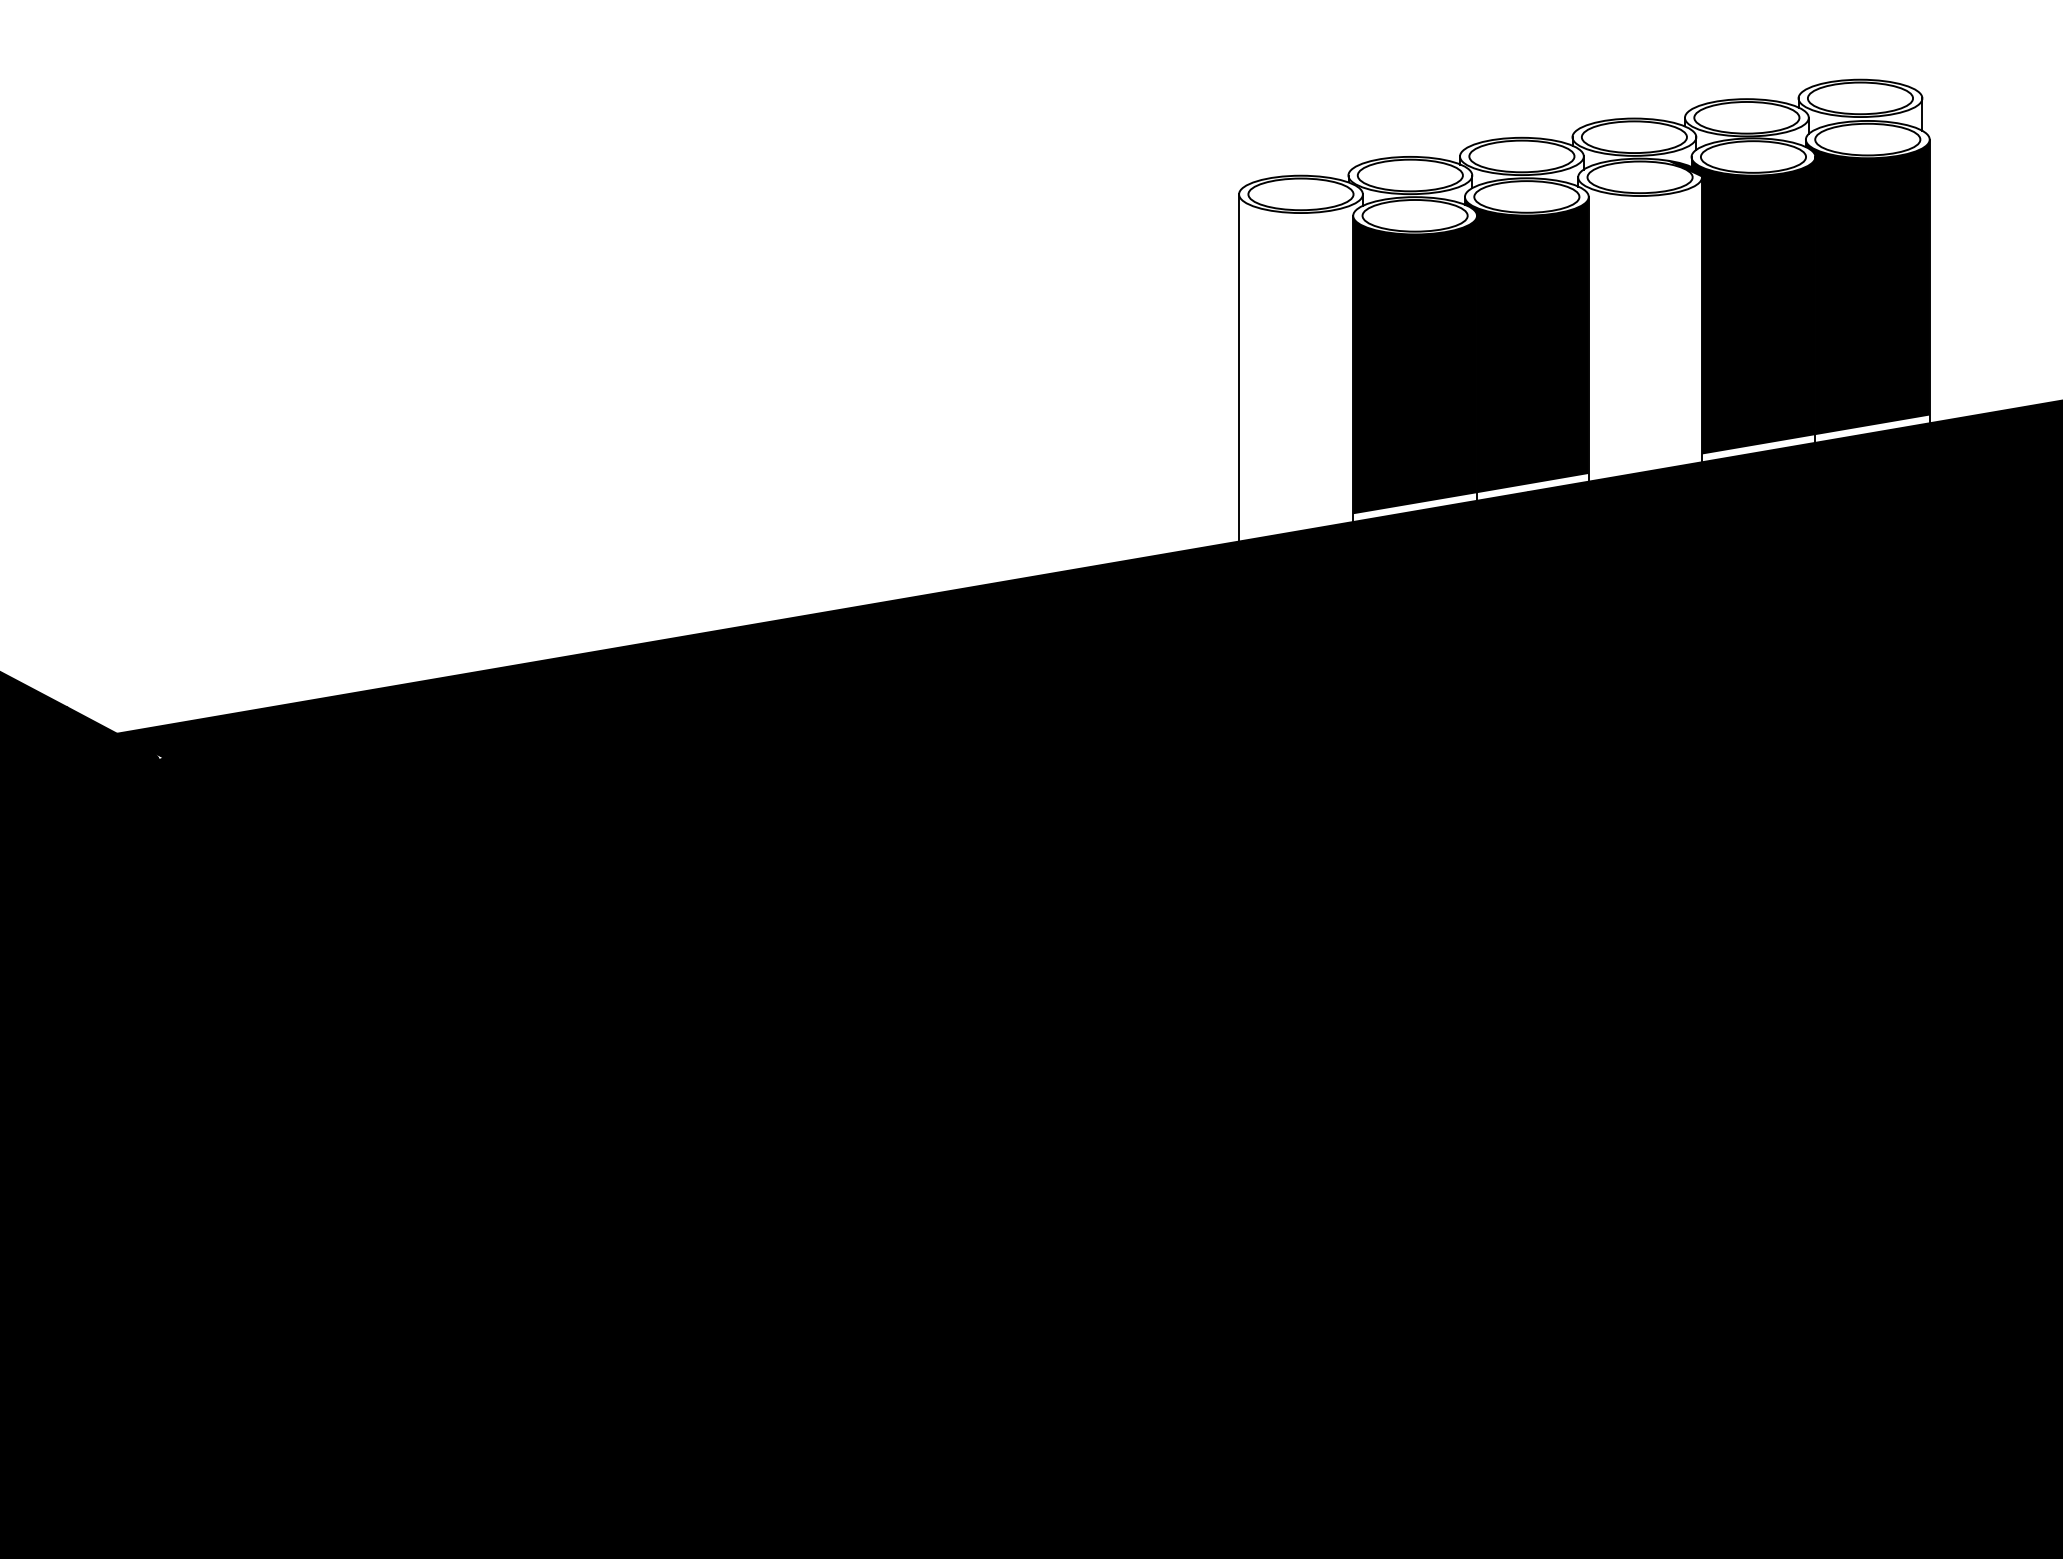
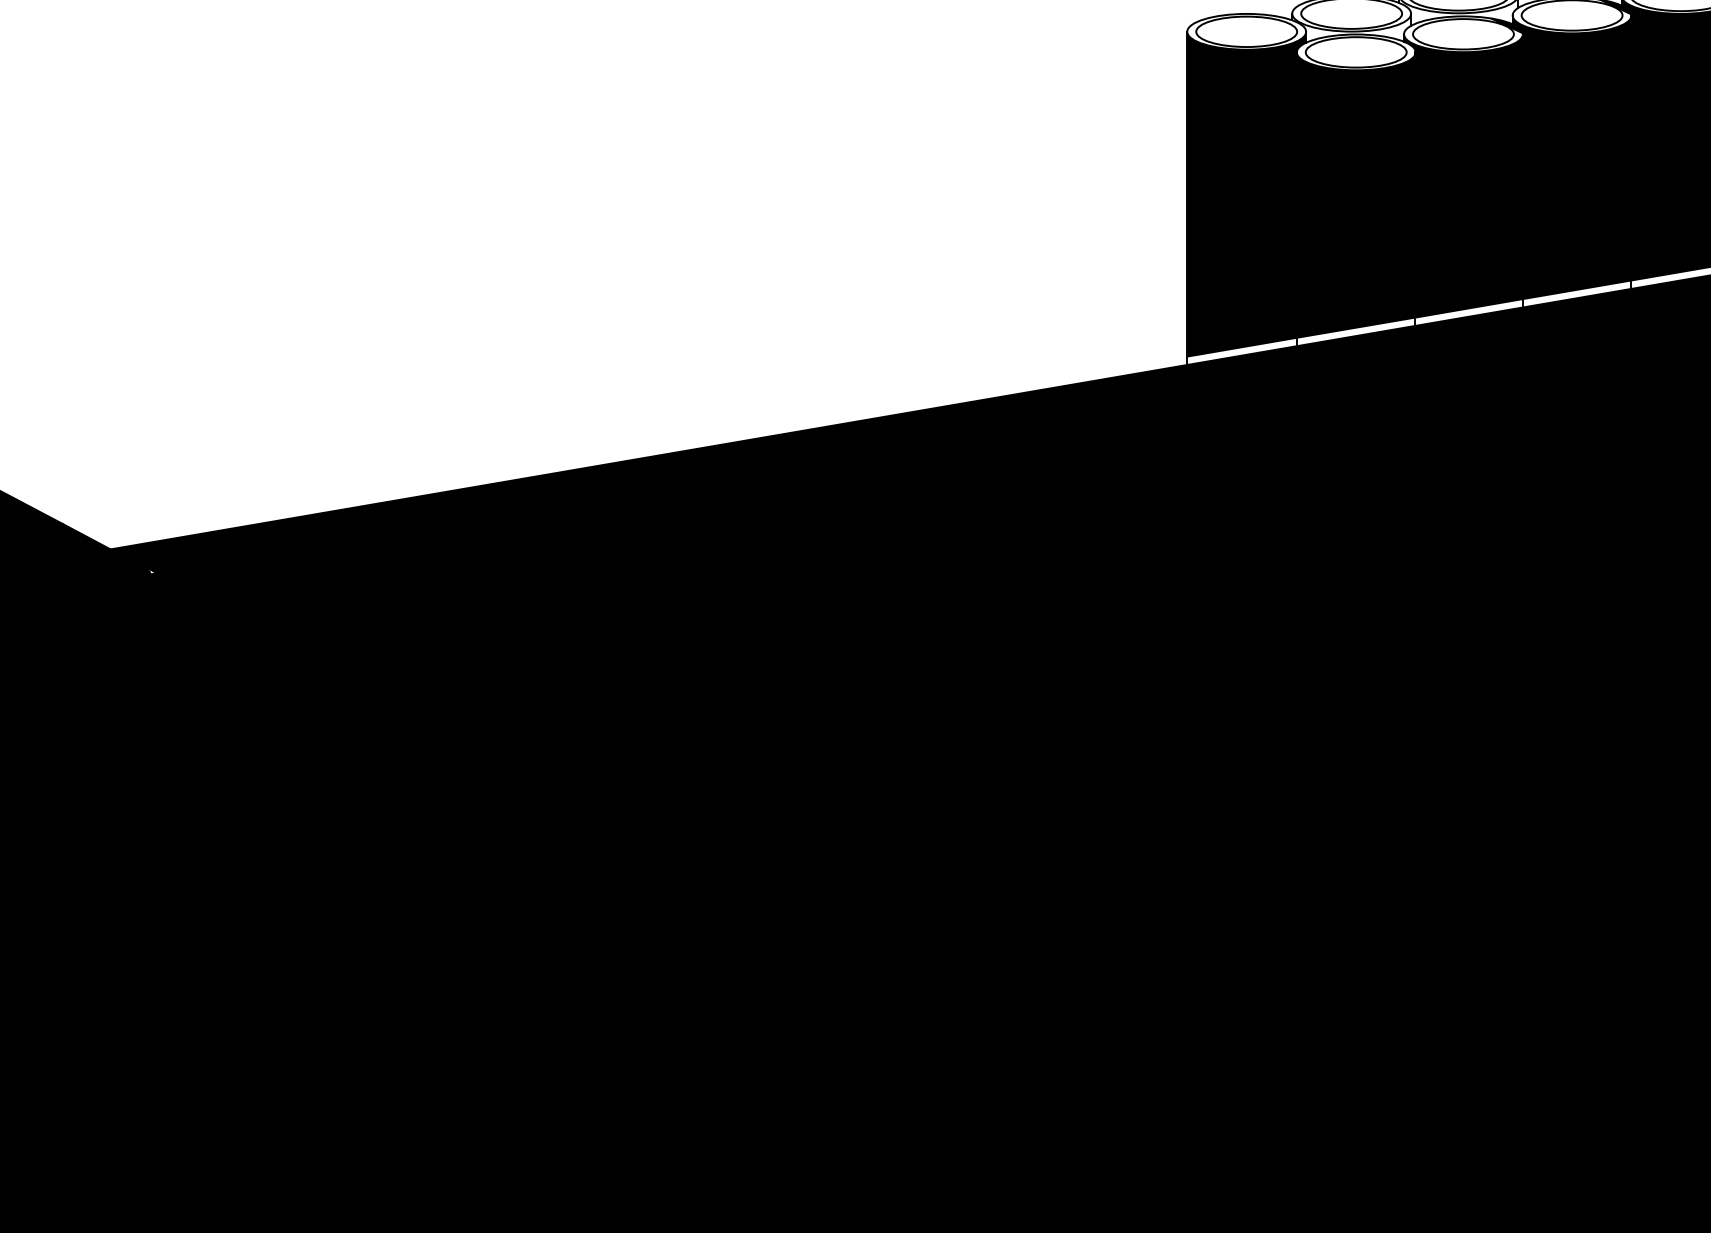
fill: (1627, 325) -> (1560, 157), added
fill: (1300, 363) -> (1246, 194), added

